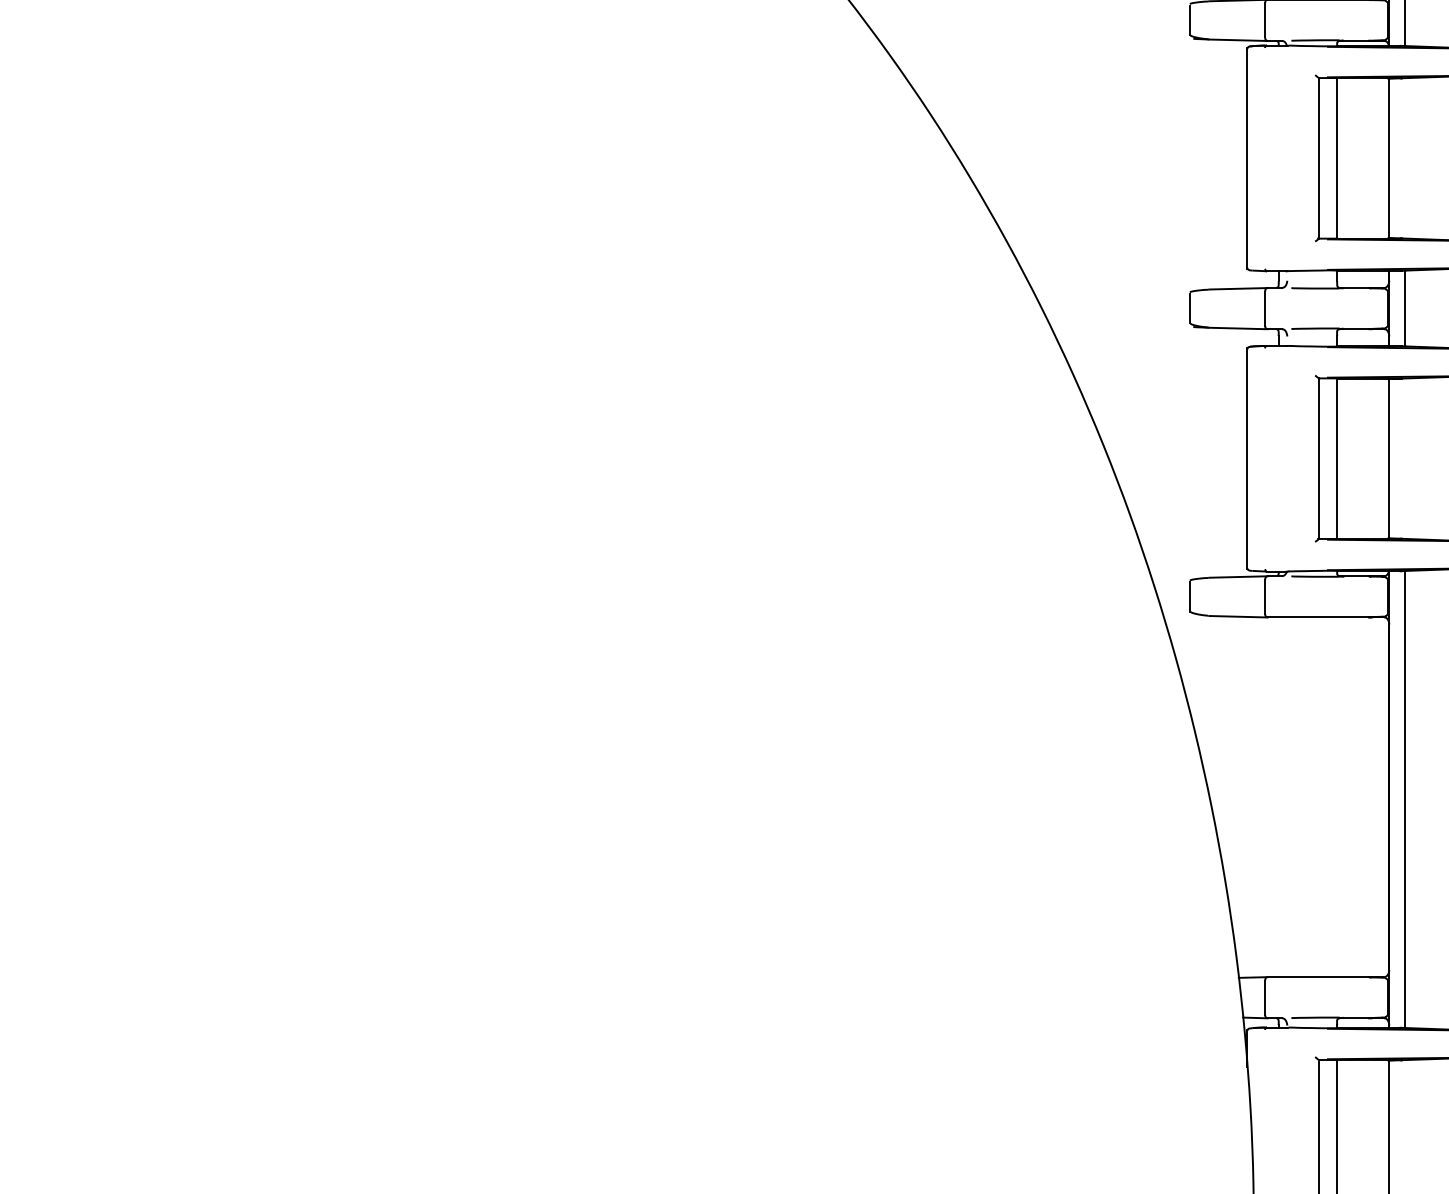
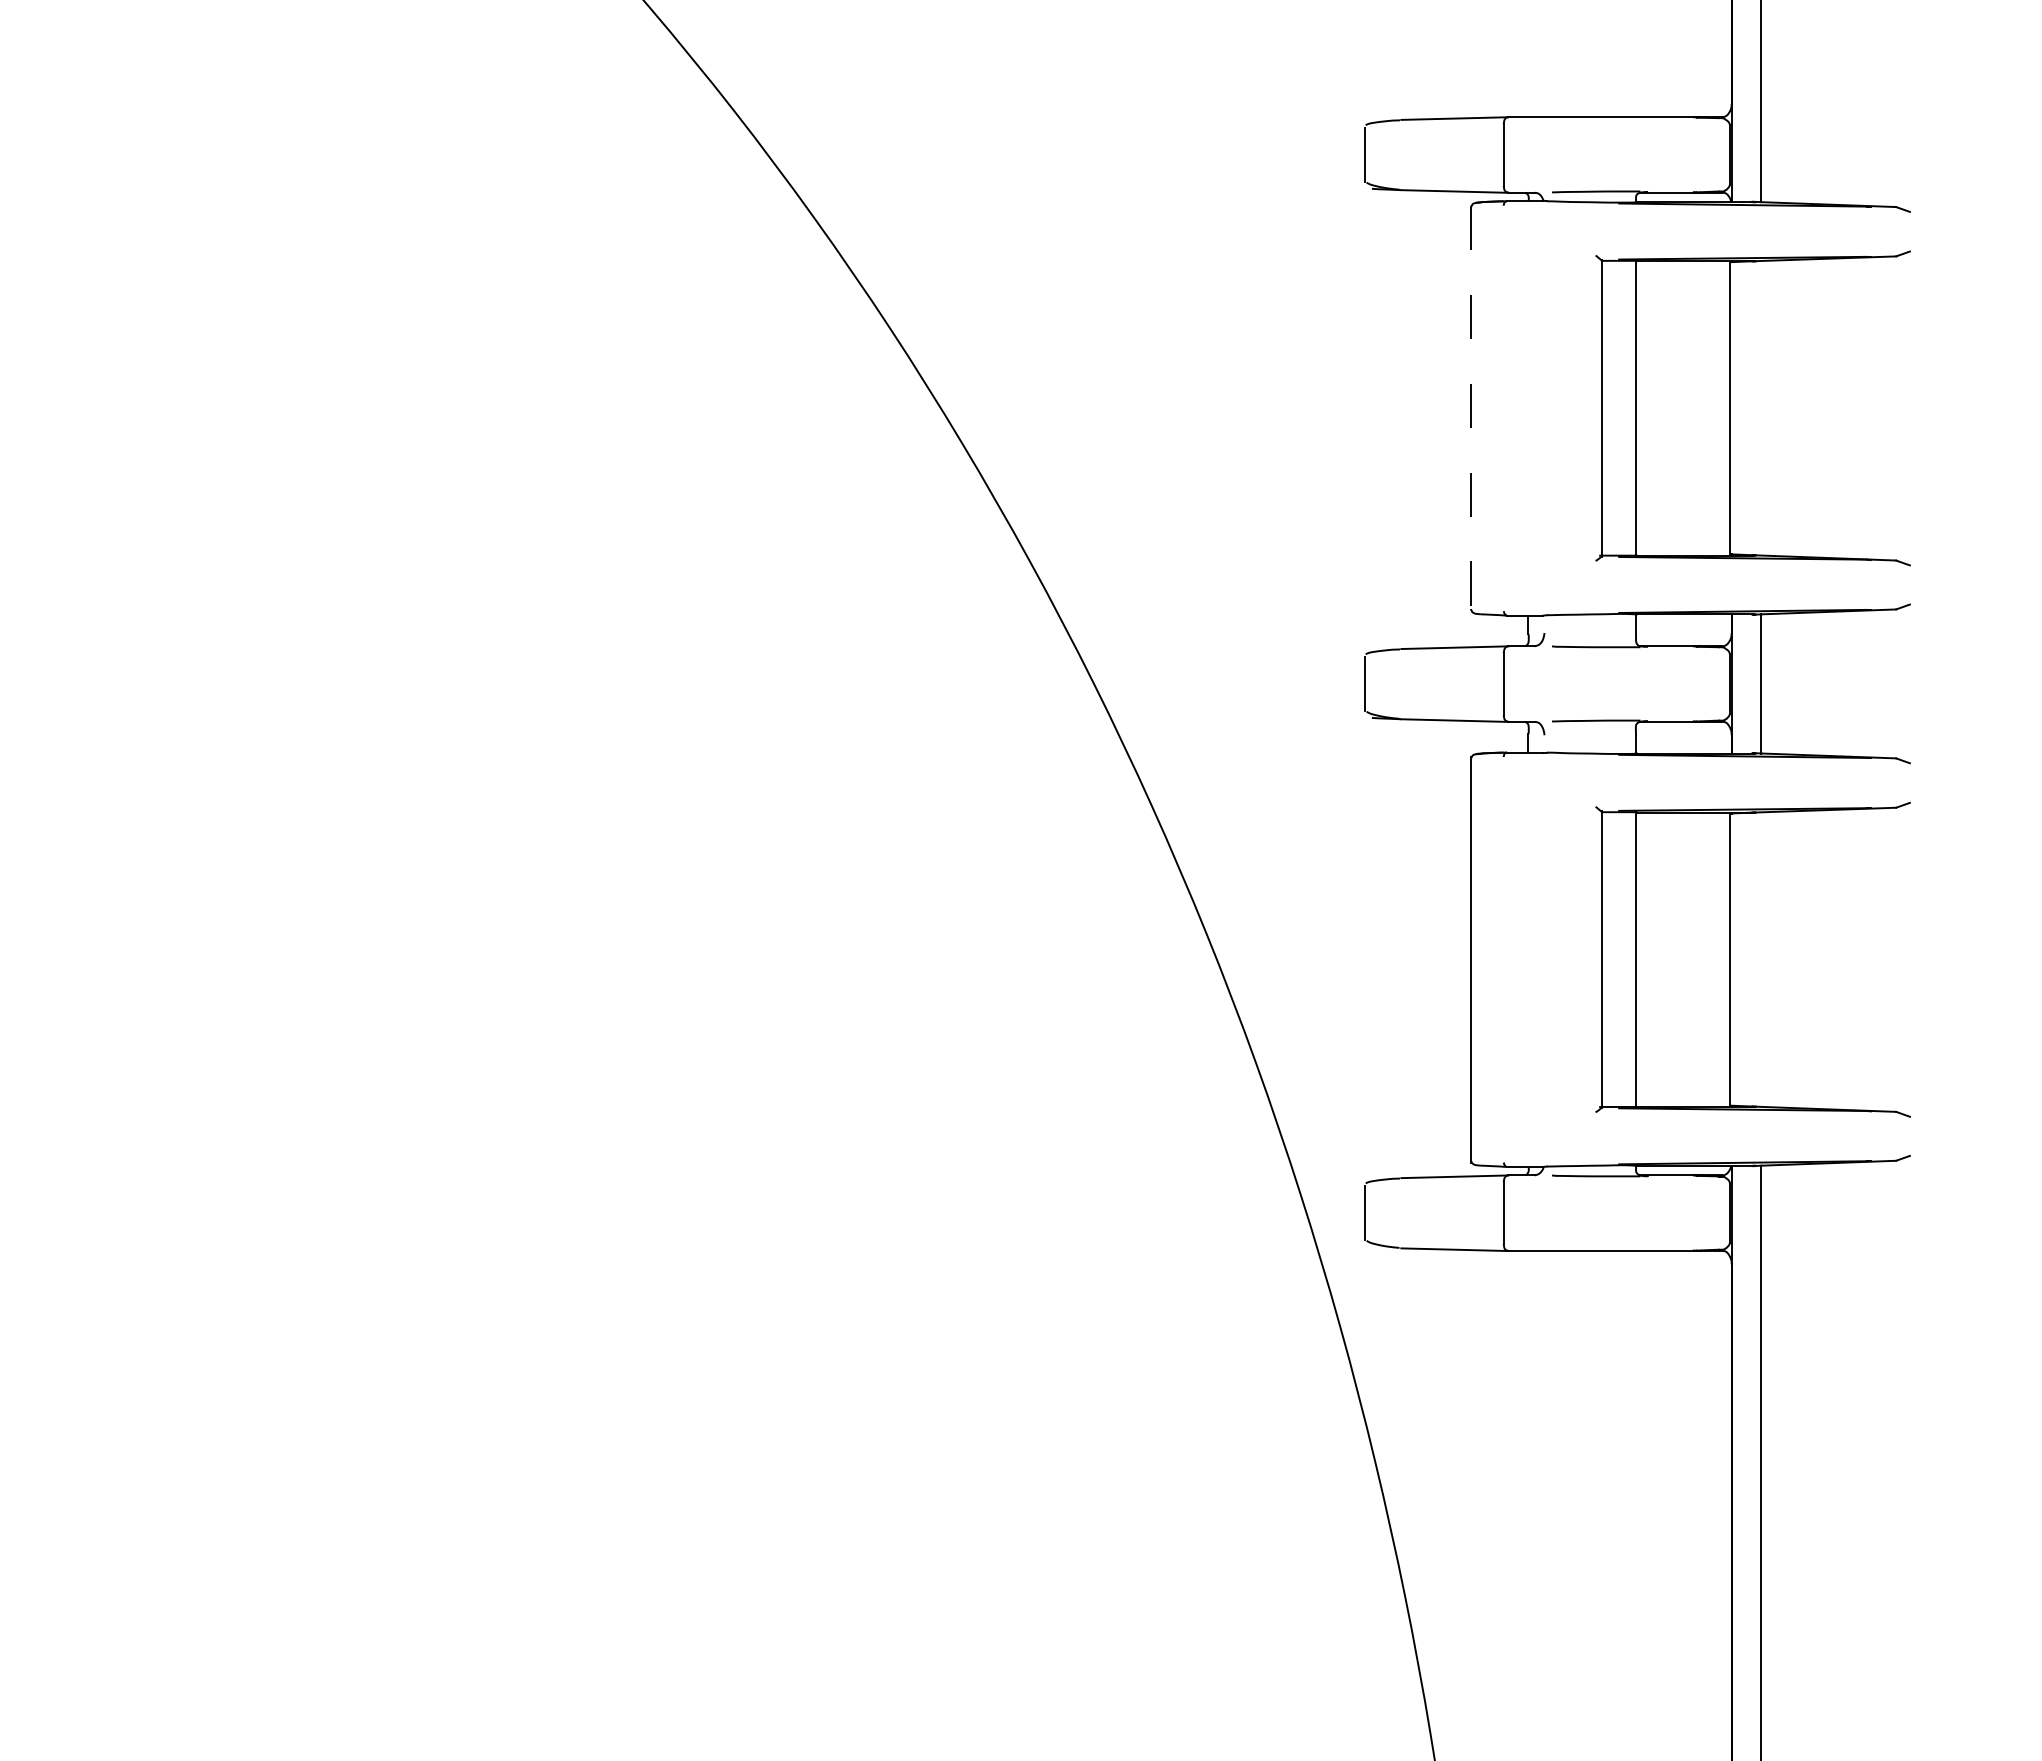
line: (1247, 158) -> (1471, 408), solid -> dashed

